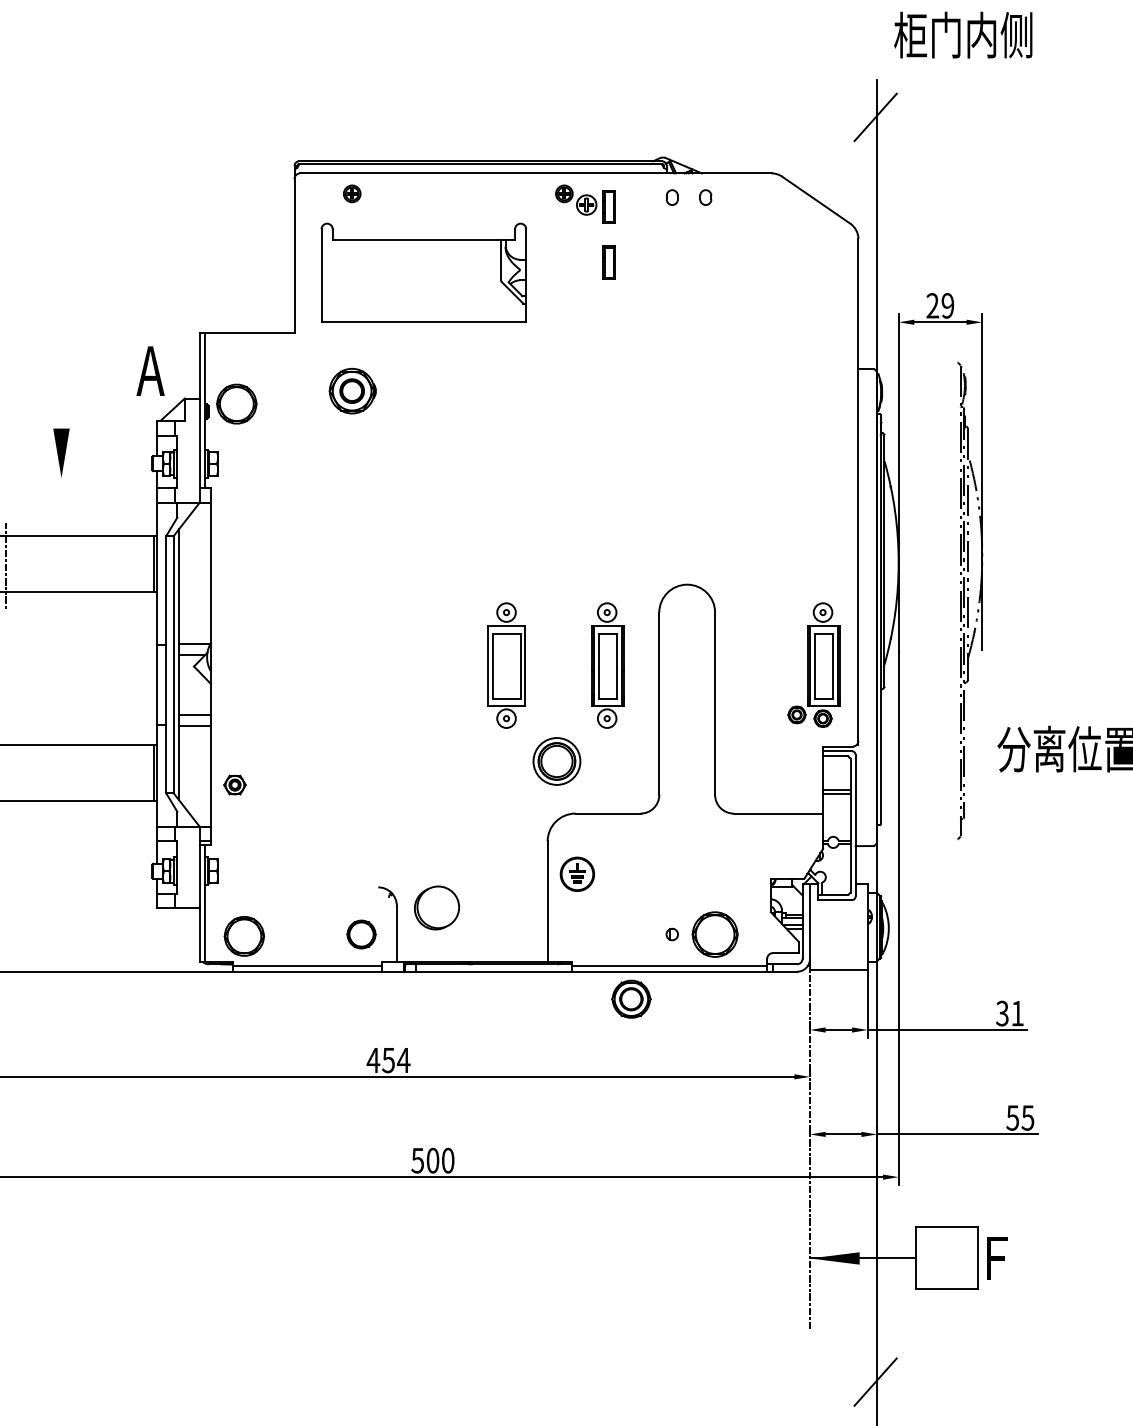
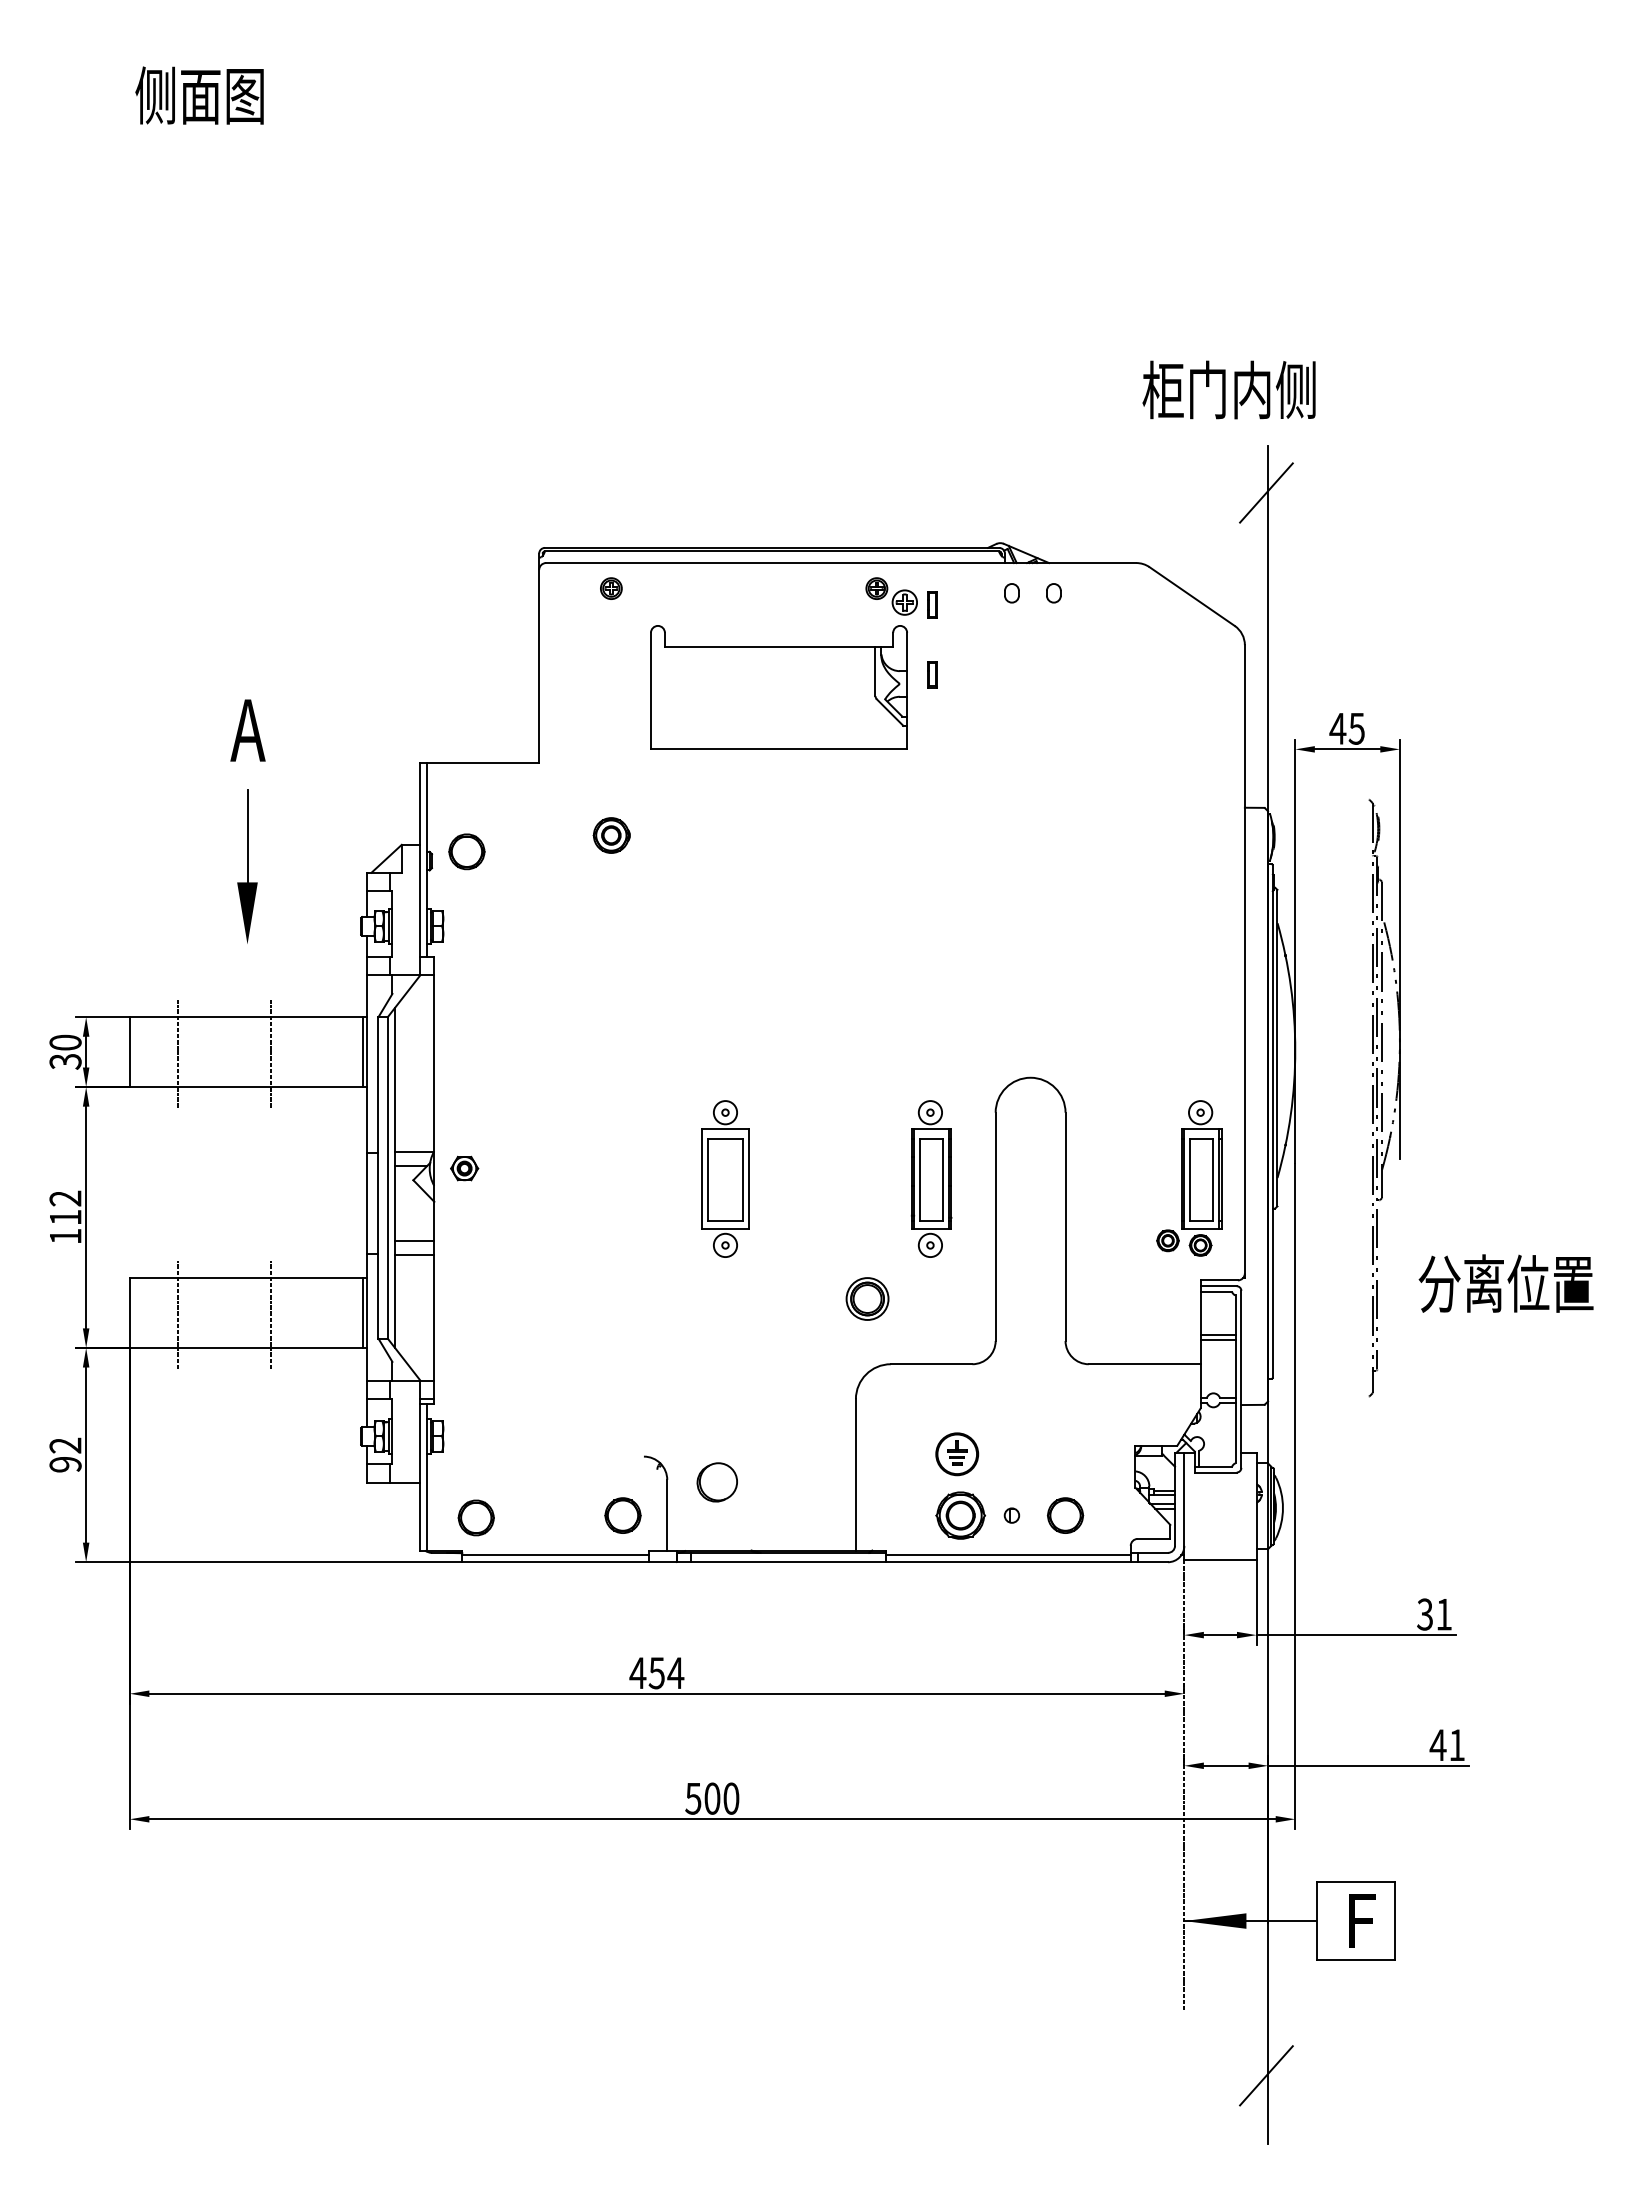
text: (962, 34) -> (1228, 389), moved
part: (608, 206) -> (932, 604), size x0.62
part: (608, 262) -> (932, 674), size x0.62
part: (423, 272) -> (778, 687), moved
text: (939, 305) -> (1346, 728), 29 -> 45
text: (150, 371) -> (247, 730), moved
line: (61, 391) -> (247, 836), added
part: (352, 391) -> (611, 835), size x0.62
part: (236, 403) -> (466, 851), size x0.71
line: (79, 566) -> (270, 1054), added
part: (506, 665) -> (725, 1178), moved
part: (556, 761) -> (867, 1298), size x0.71
line: (5, 774) -> (177, 1315), added
line: (79, 774) -> (270, 1315), added
part: (234, 785) -> (464, 1168), moved
part: (577, 874) -> (957, 1454), moved
part: (436, 908) -> (716, 1482), size x0.71
part: (715, 934) -> (1065, 1515), size x0.62
part: (243, 936) -> (475, 1517), size x0.71
part: (631, 999) -> (960, 1515), moved
text: (1019, 1118) -> (1446, 1745), 55 -> 41
text: (997, 1258) -> (1362, 1920), moved

